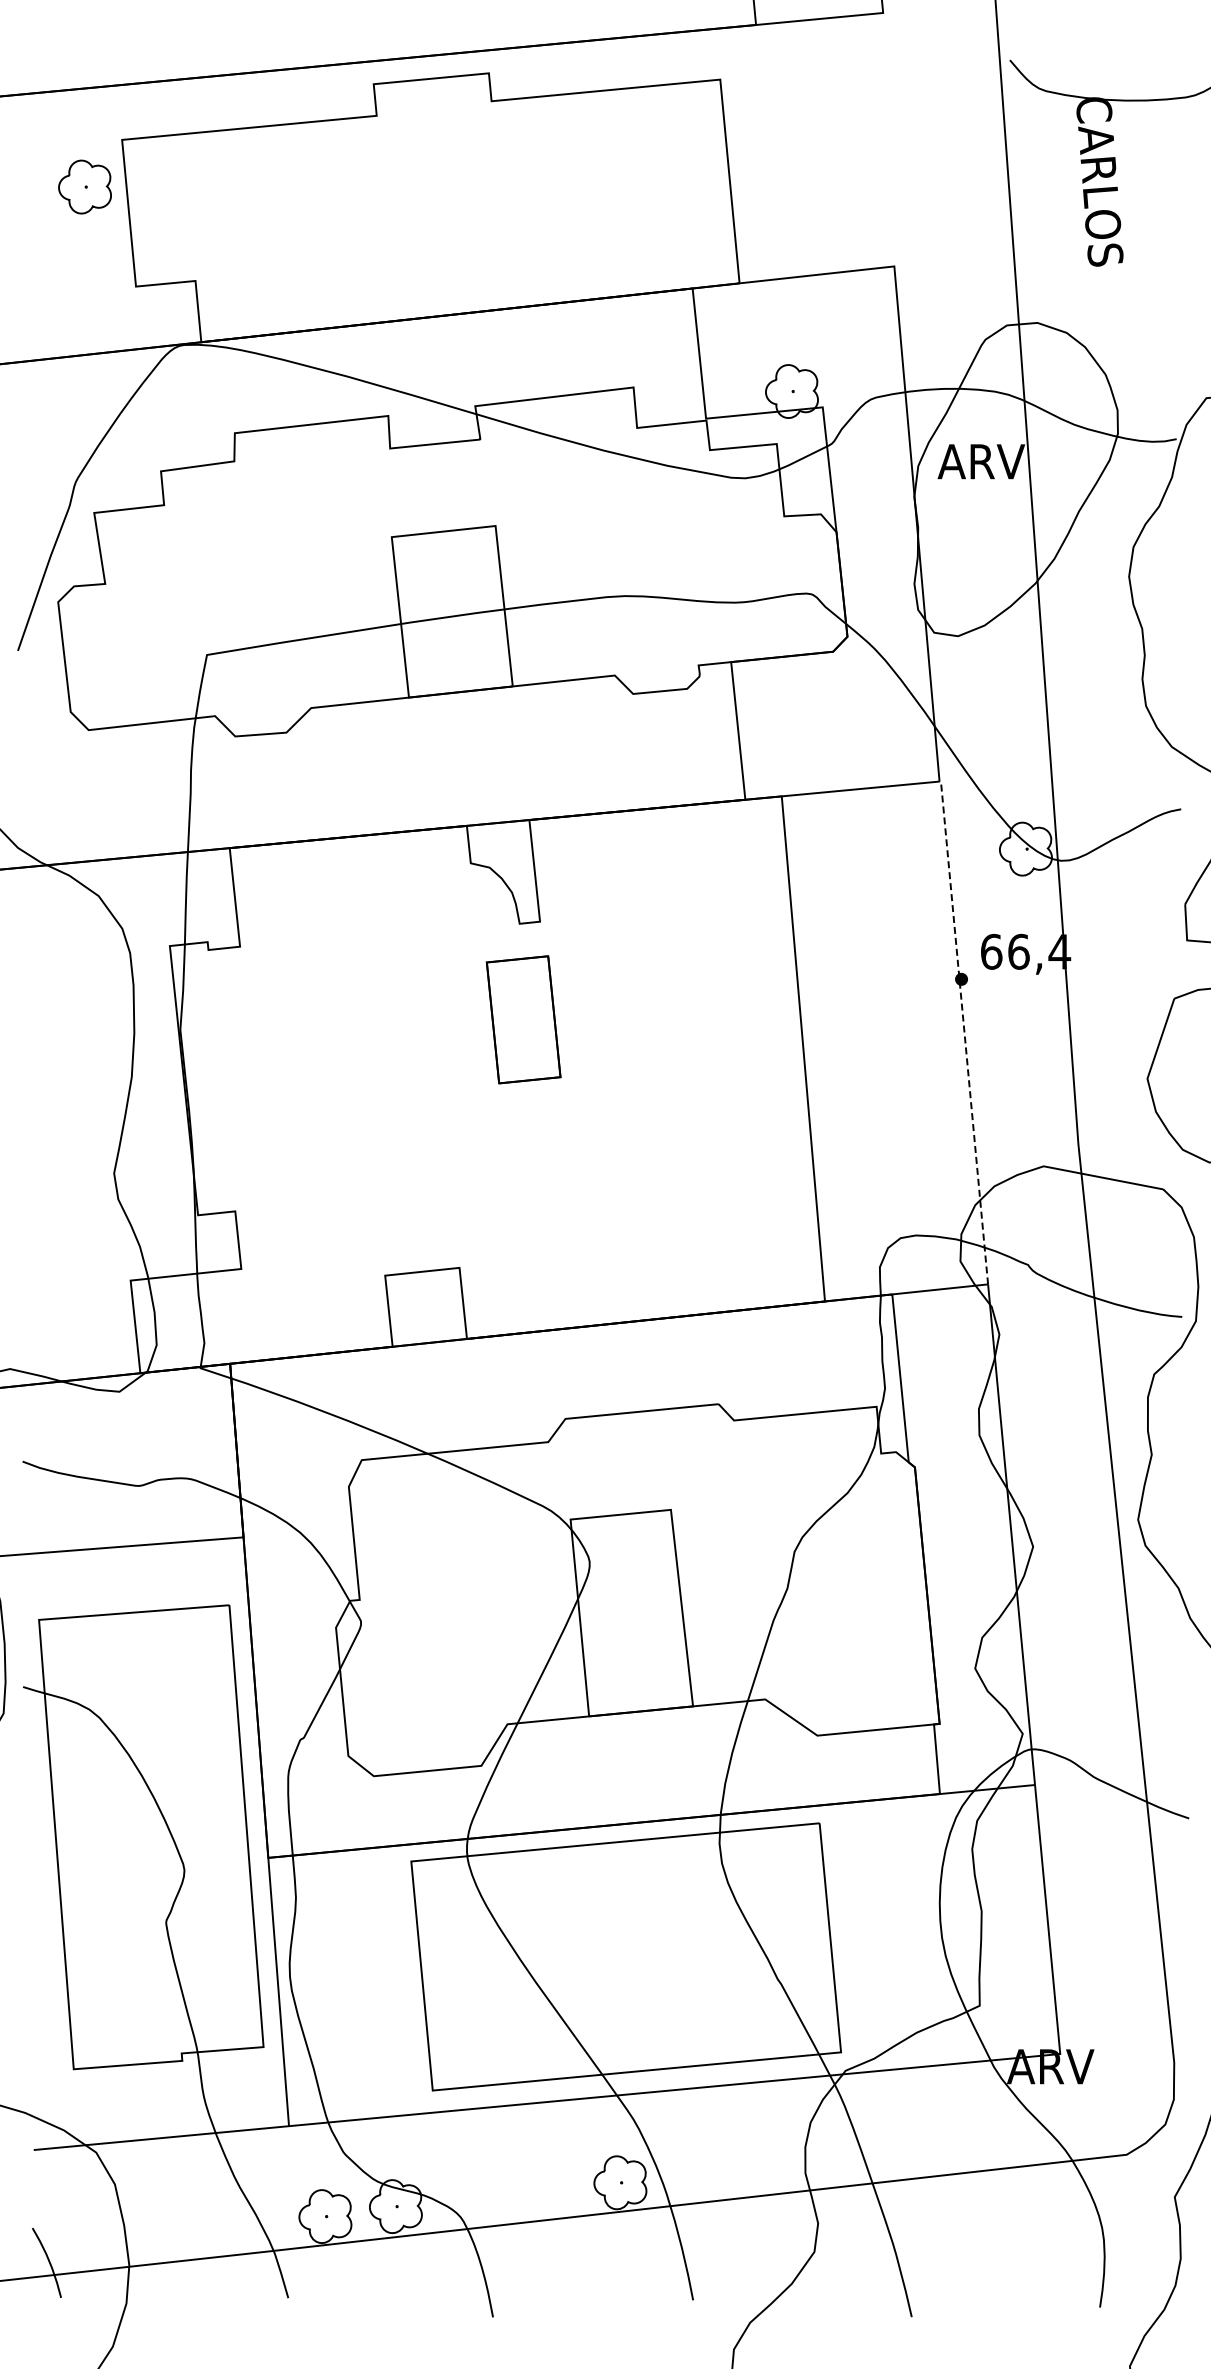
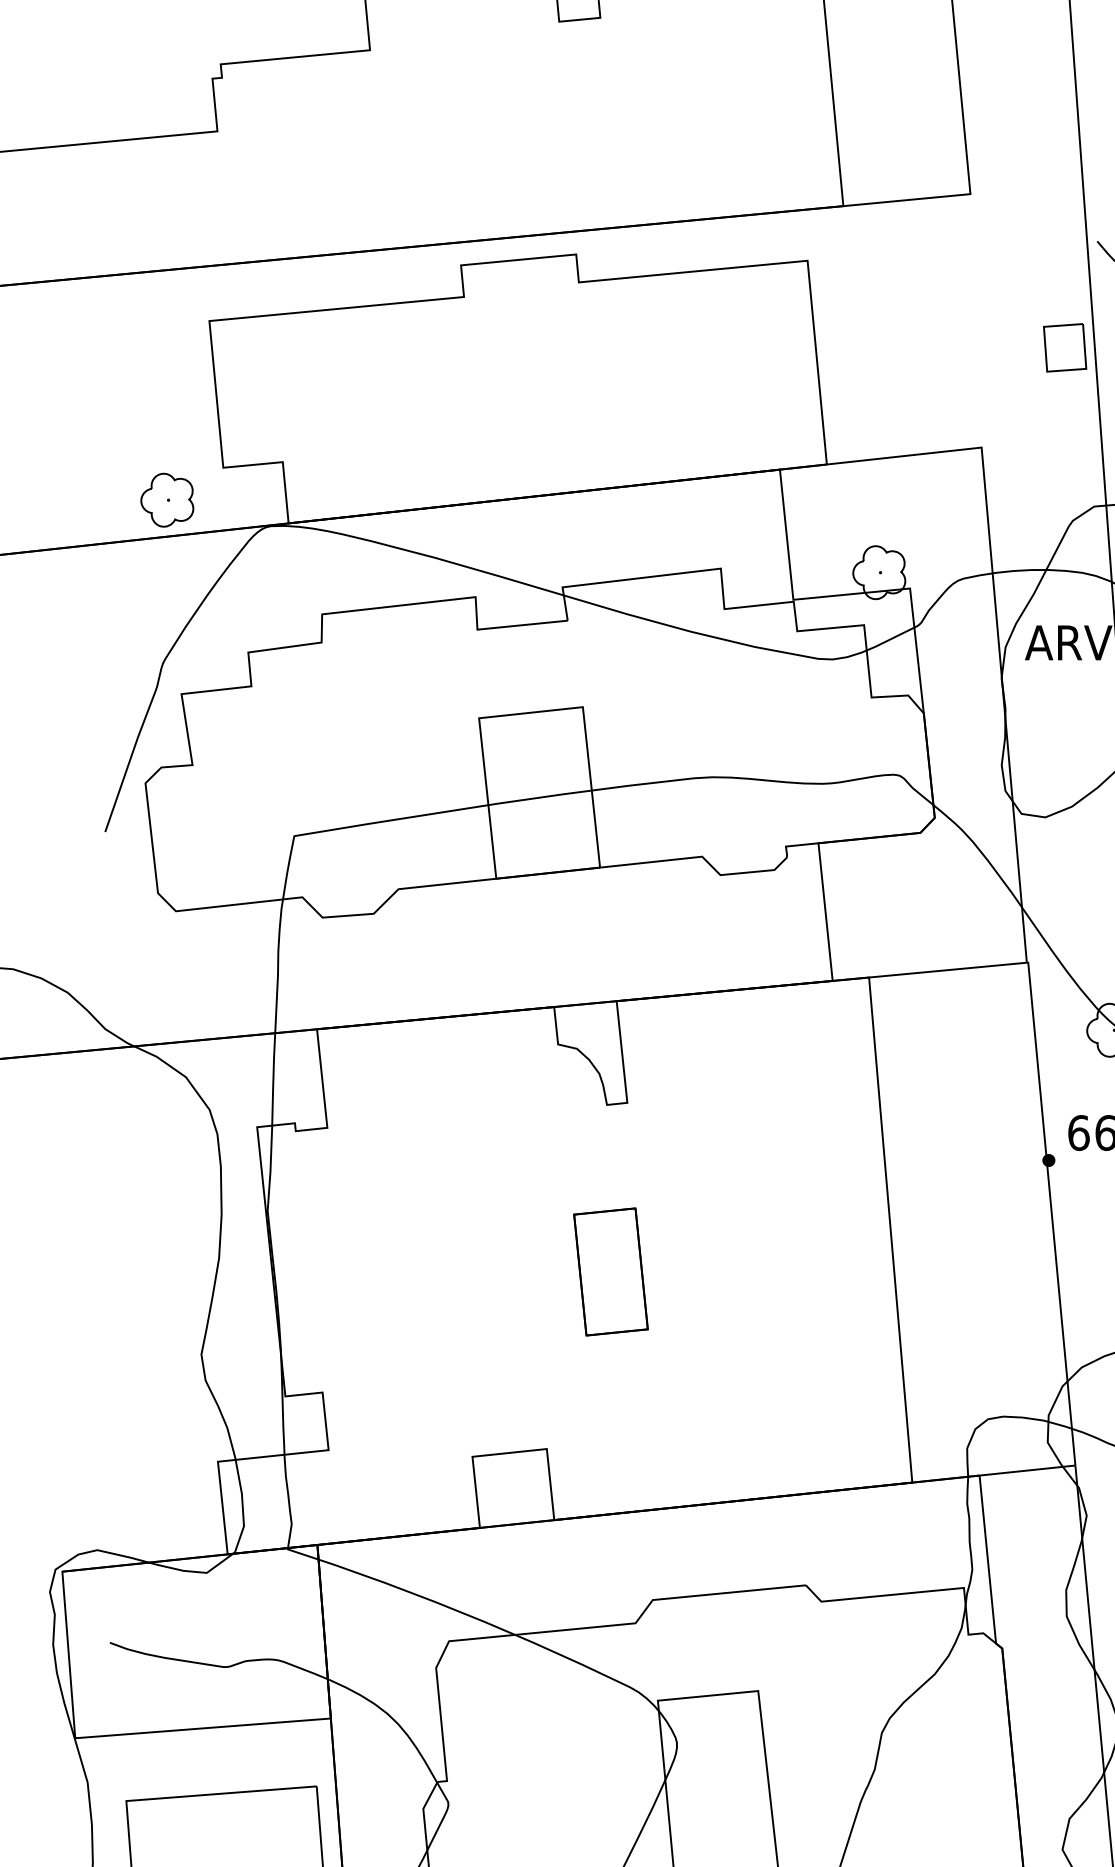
part: (977, 166) -> (1064, 347), added
part: (84, 186) -> (166, 499), moved
part: (523, 1019) -> (610, 1271), moved
line: (964, 1030) -> (1051, 1211), dashed -> solid

